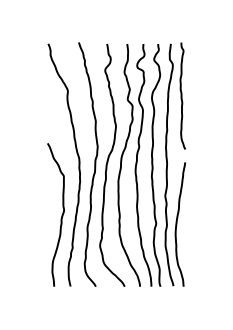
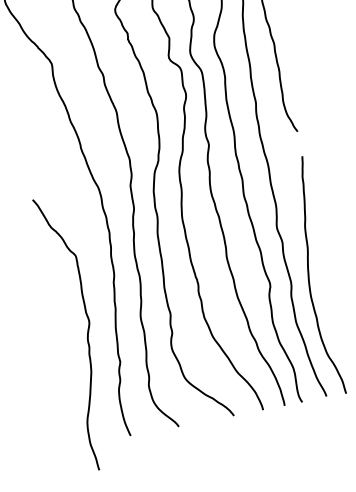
curve: (61, 215) -> (86, 331), moved

